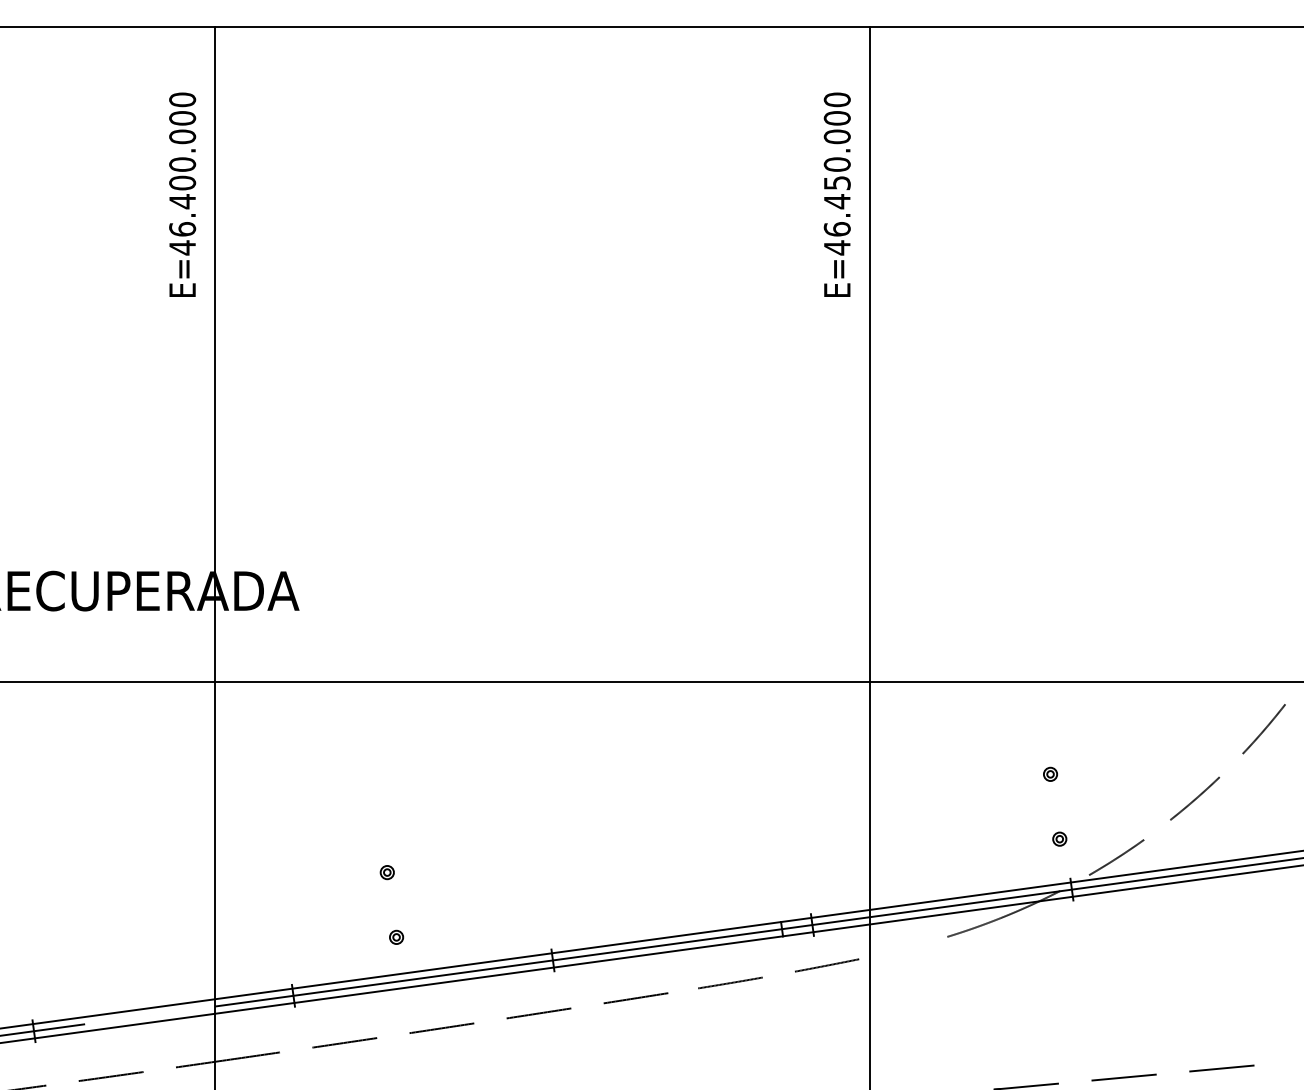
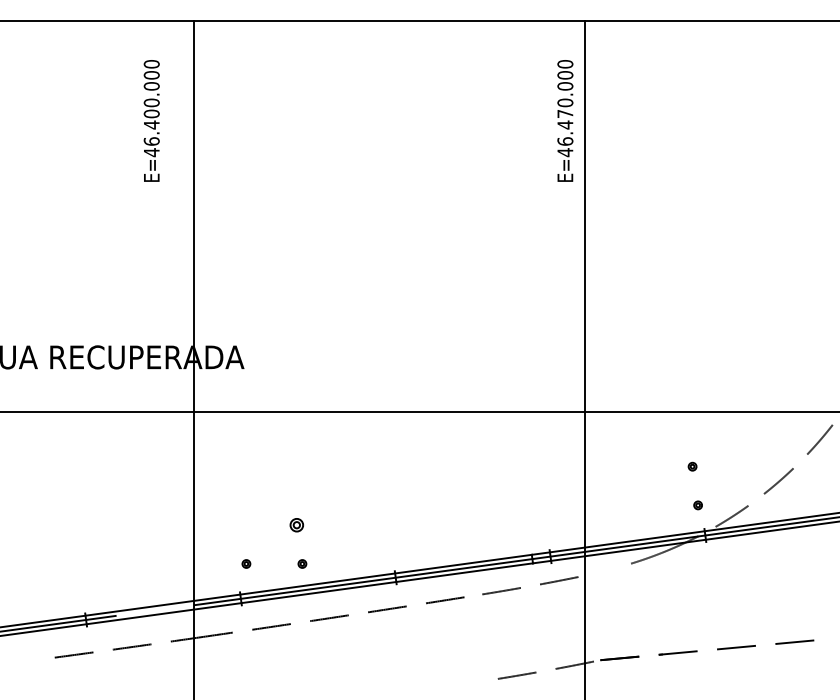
text: (837, 184) -> (565, 114), E=46.450.000 -> E=46.470.000
text: (182, 194) -> (151, 120), moved
part: (386, 872) -> (296, 525), size x1.6
part: (302, 936) -> (246, 563), added

